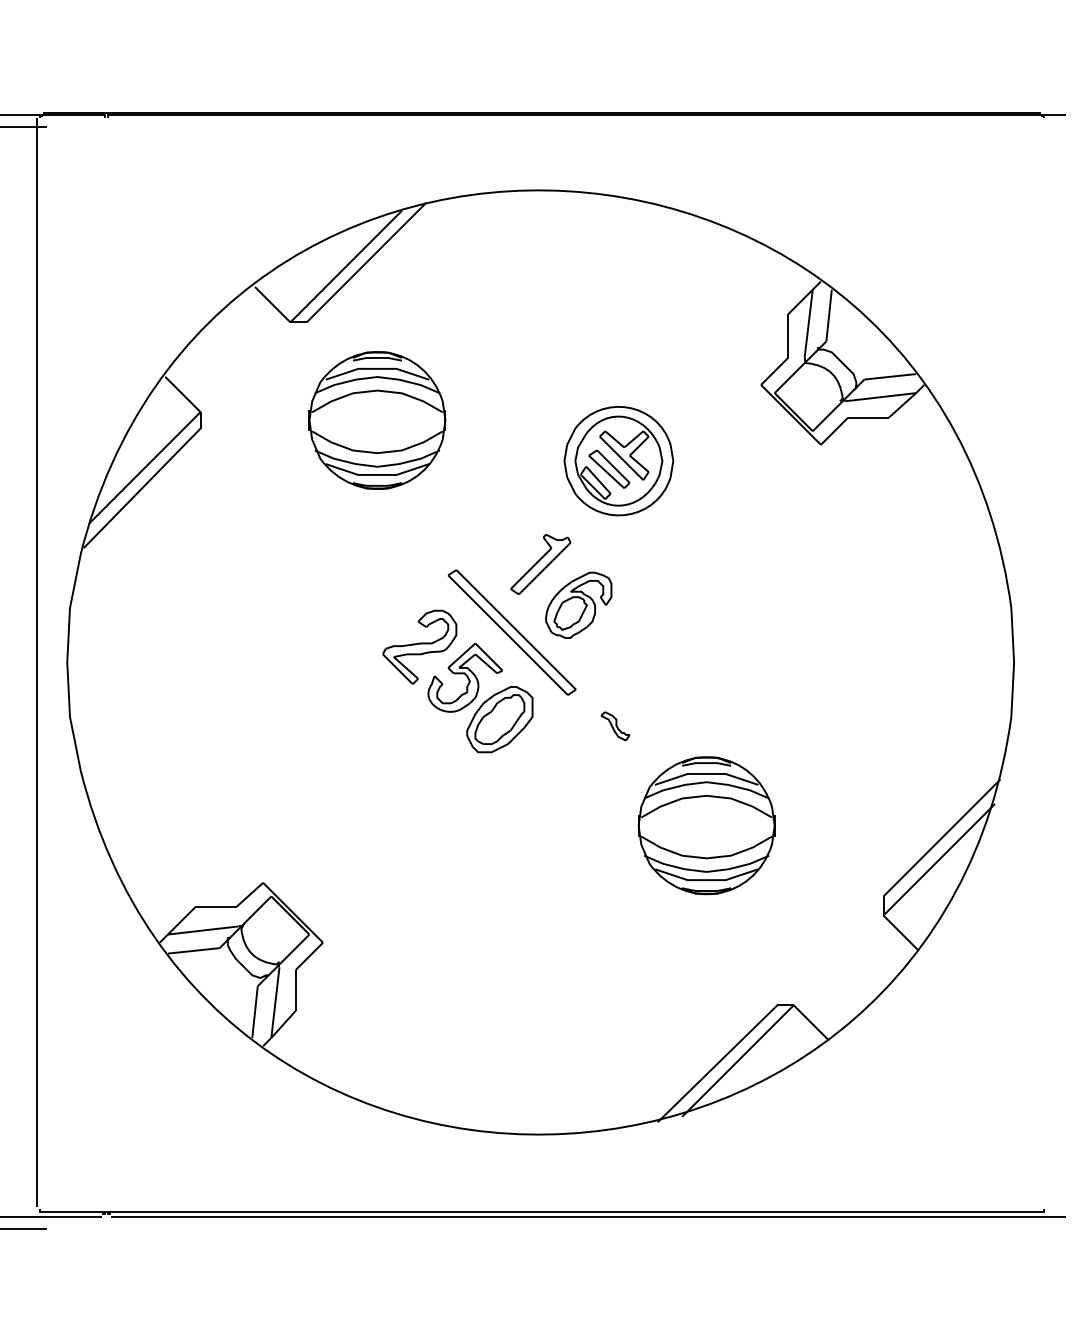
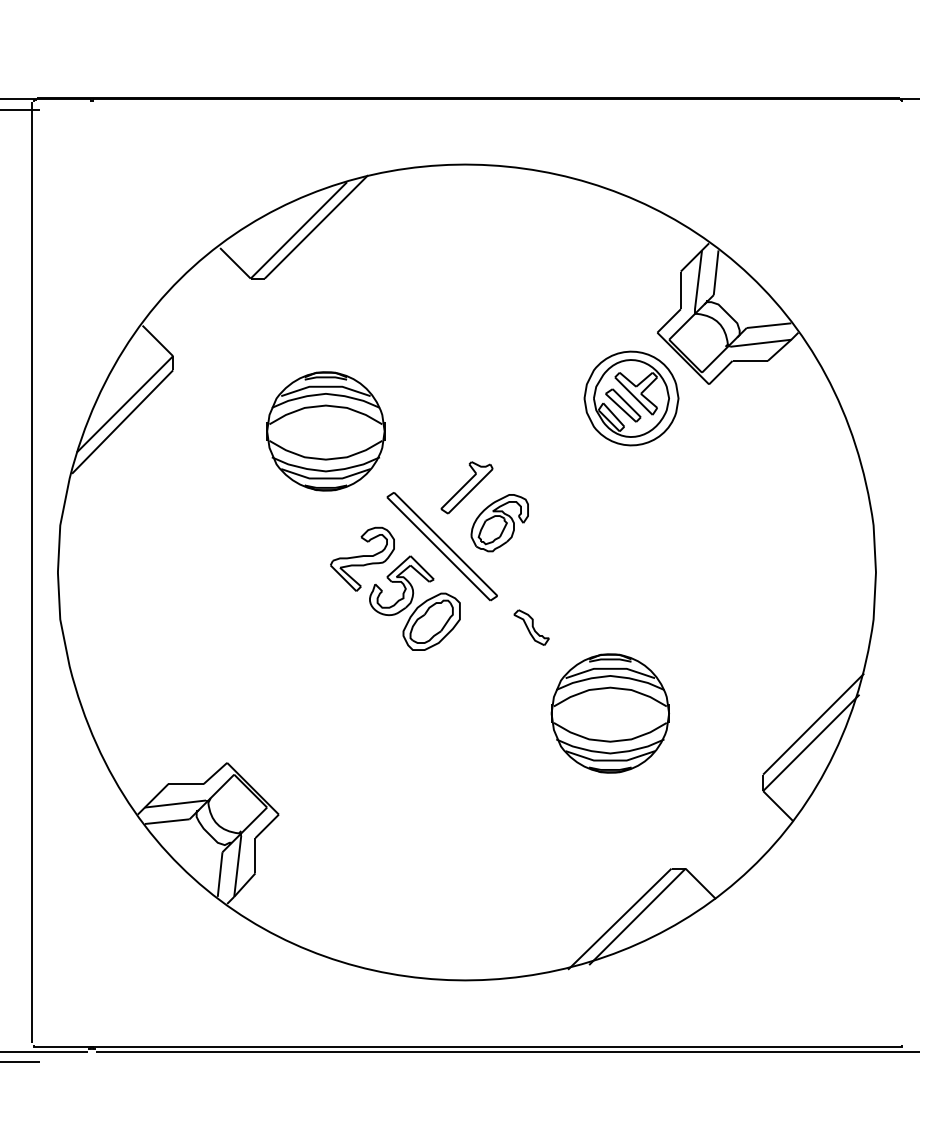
part: (376, 420) -> (325, 431), moved
part: (618, 461) -> (631, 398), moved
part: (615, 726) -> (531, 627), size x1.43

